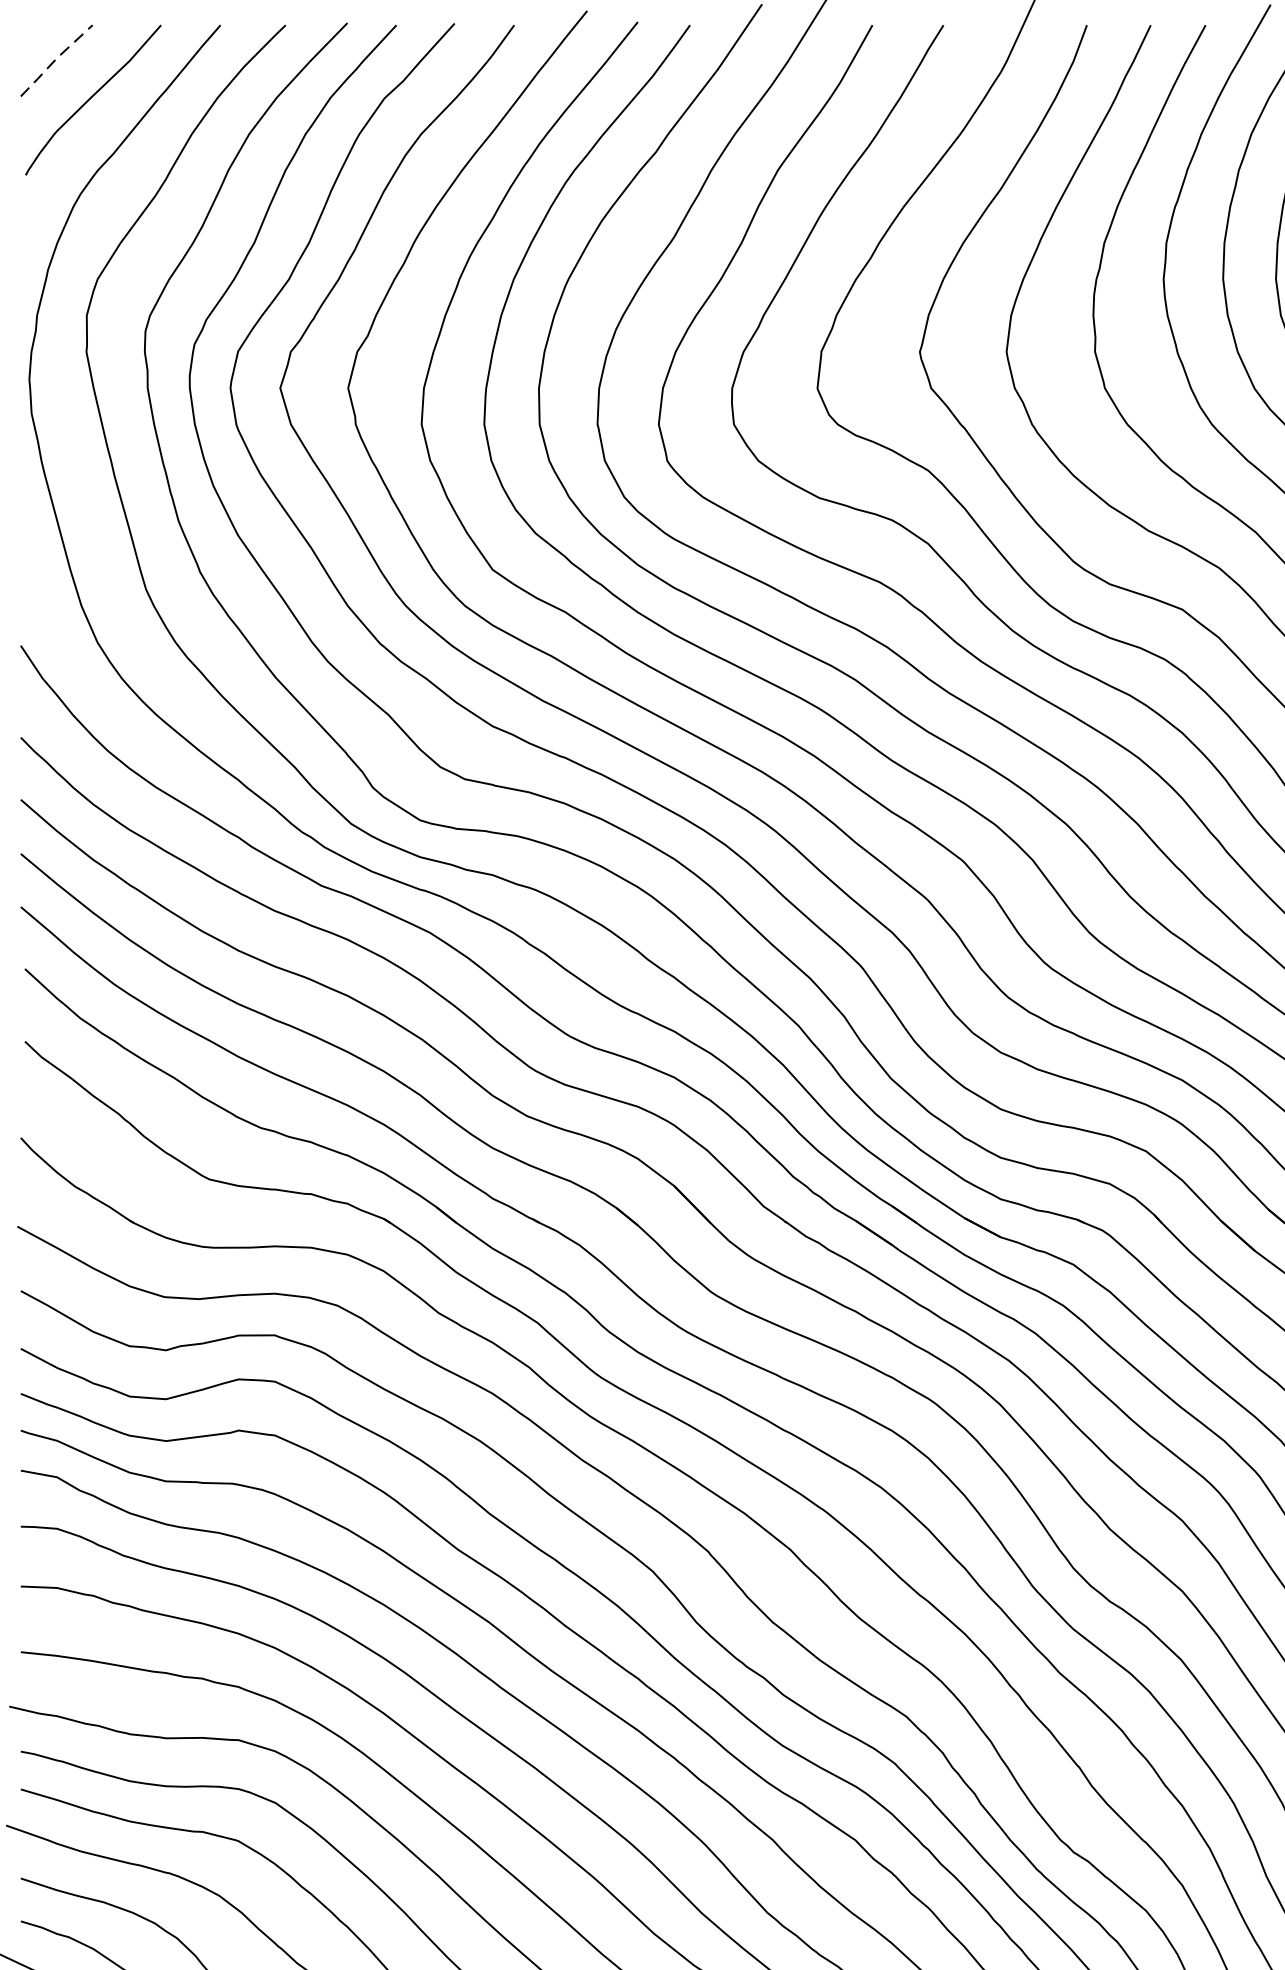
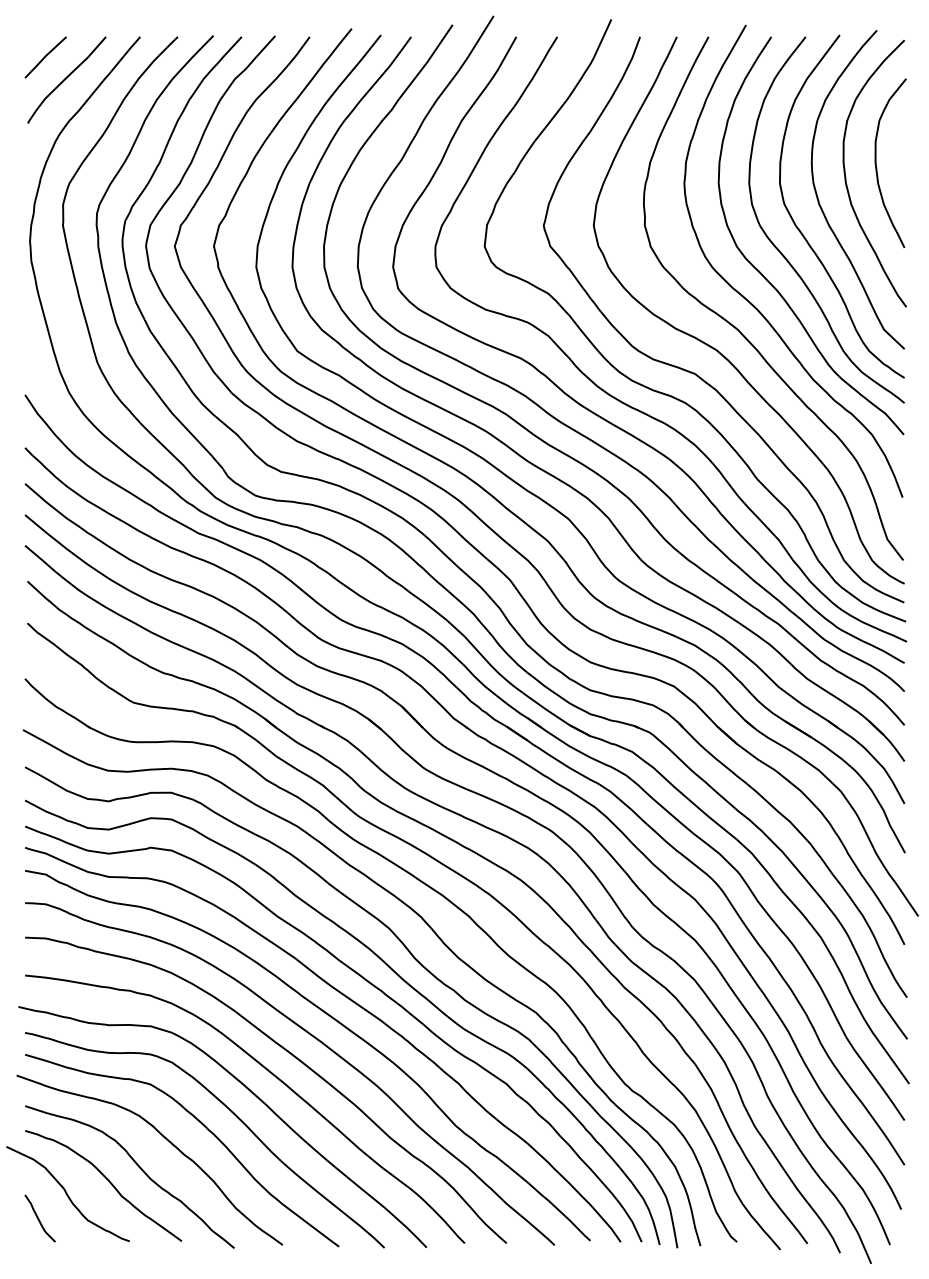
line: (54, 60) -> (44, 57), dashed -> solid

